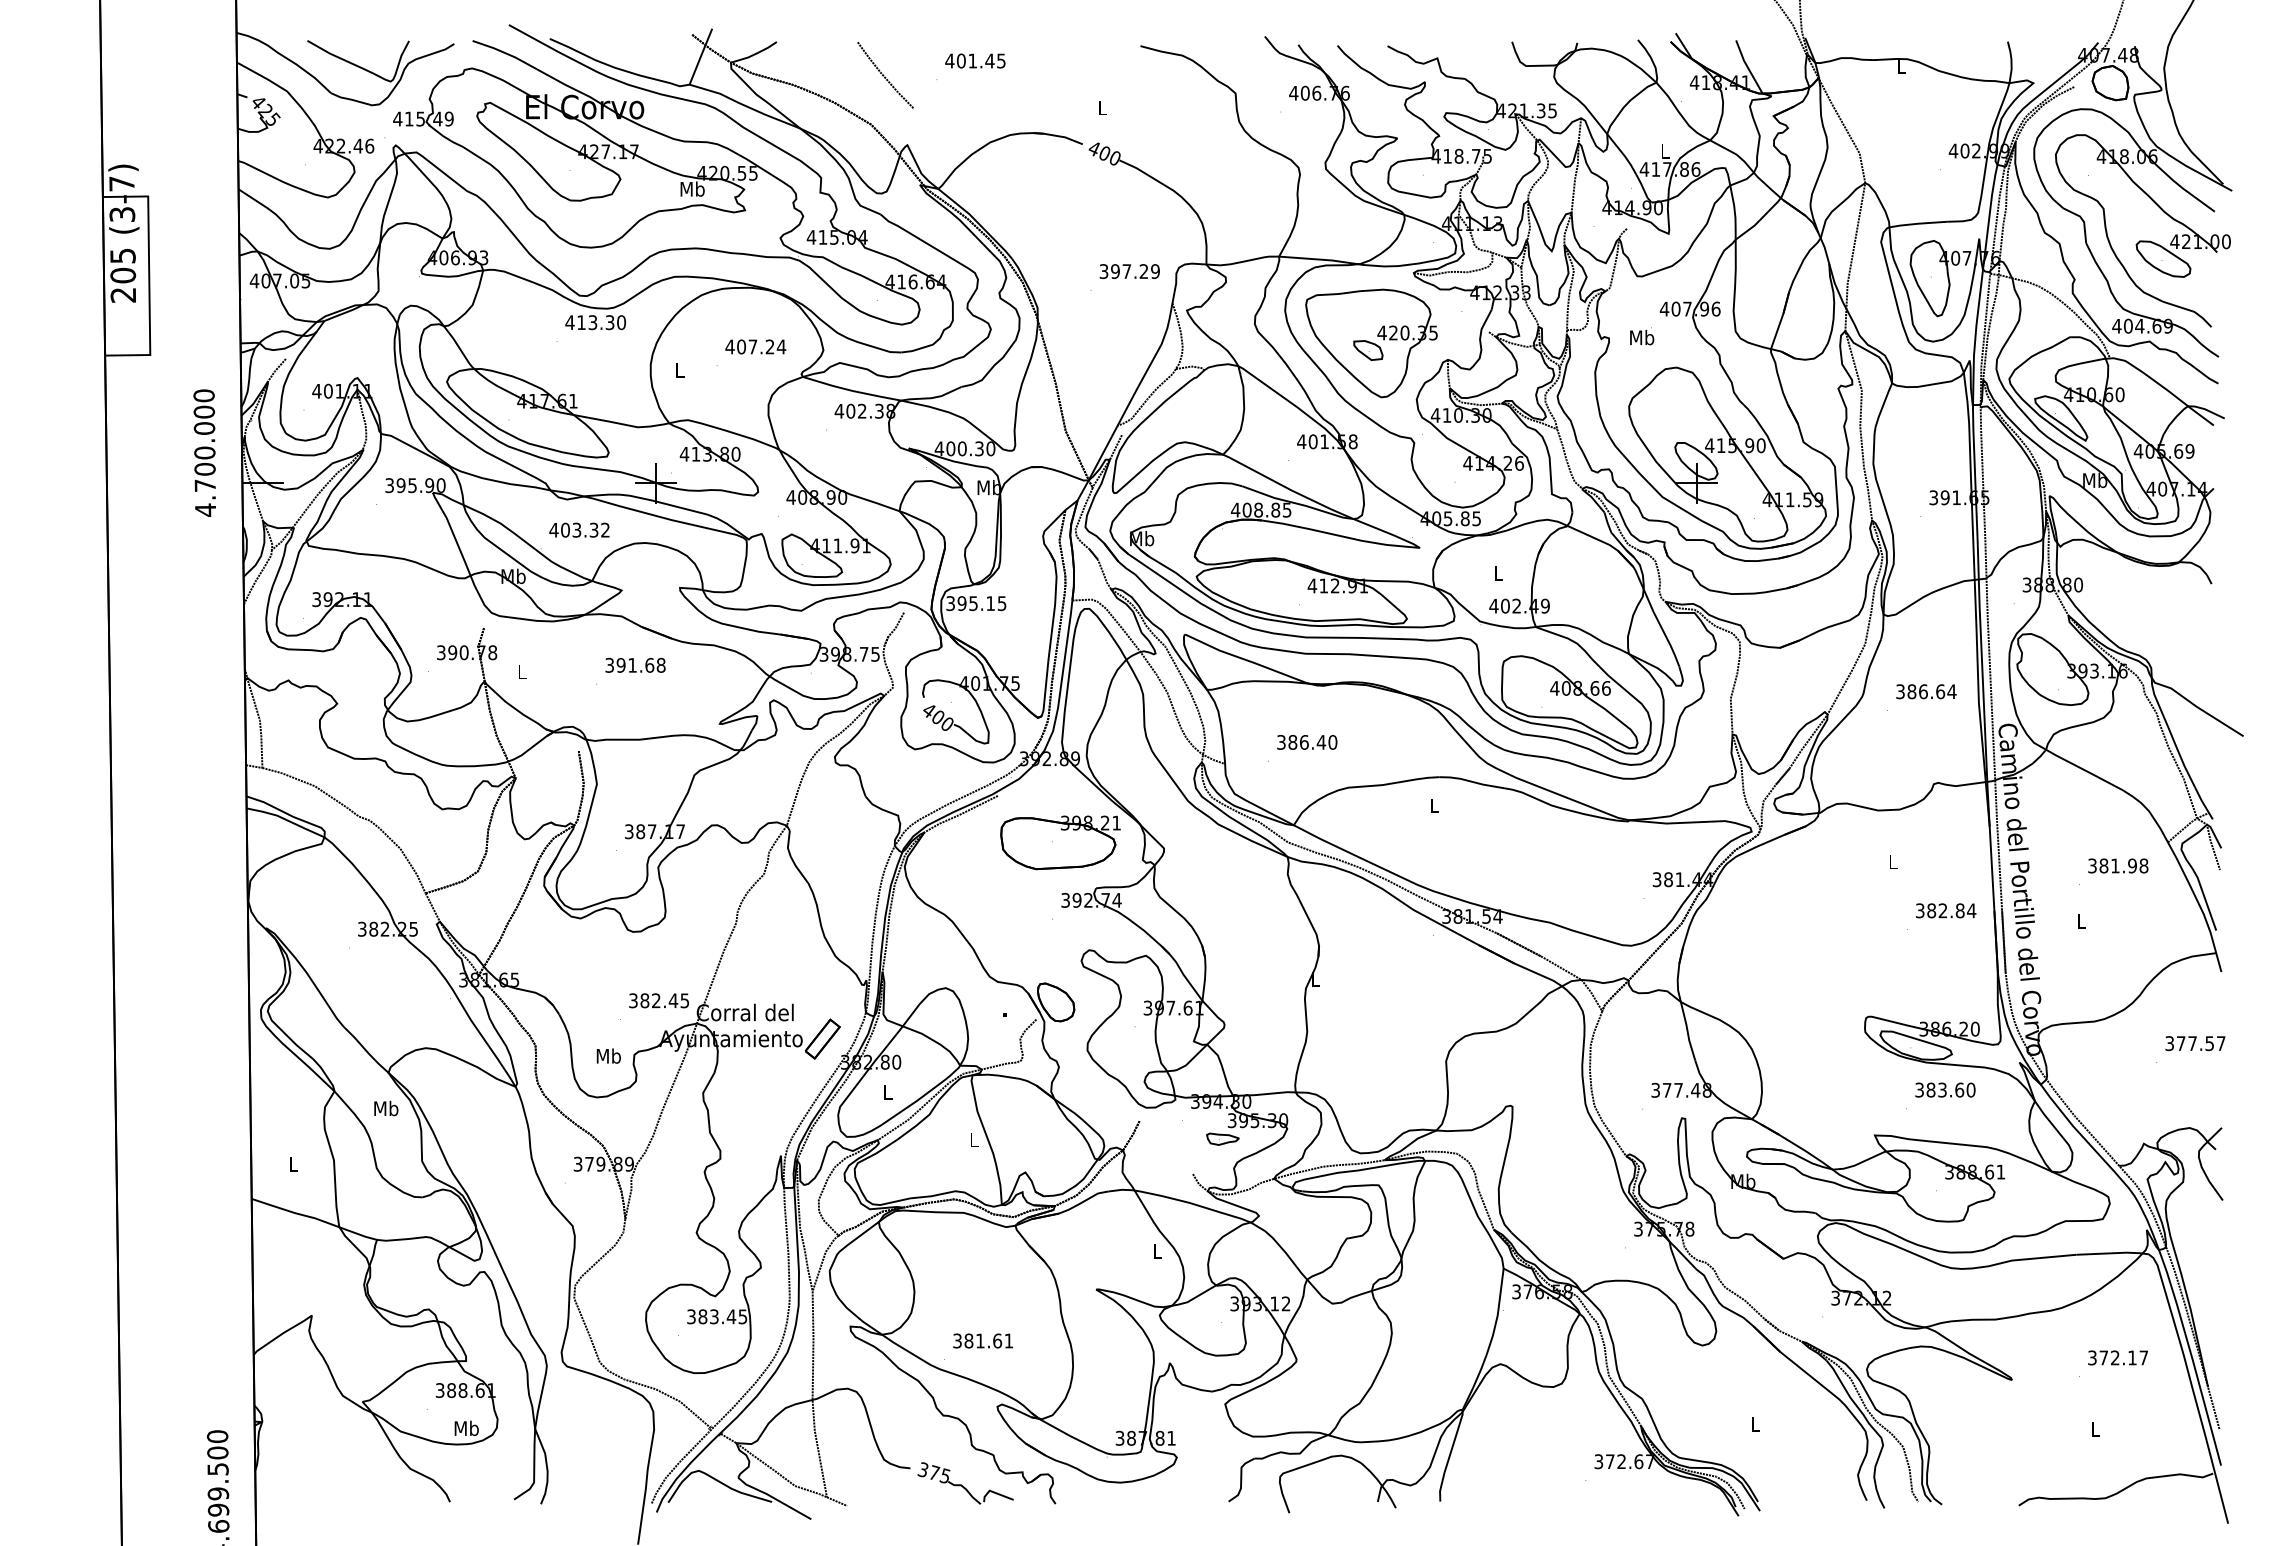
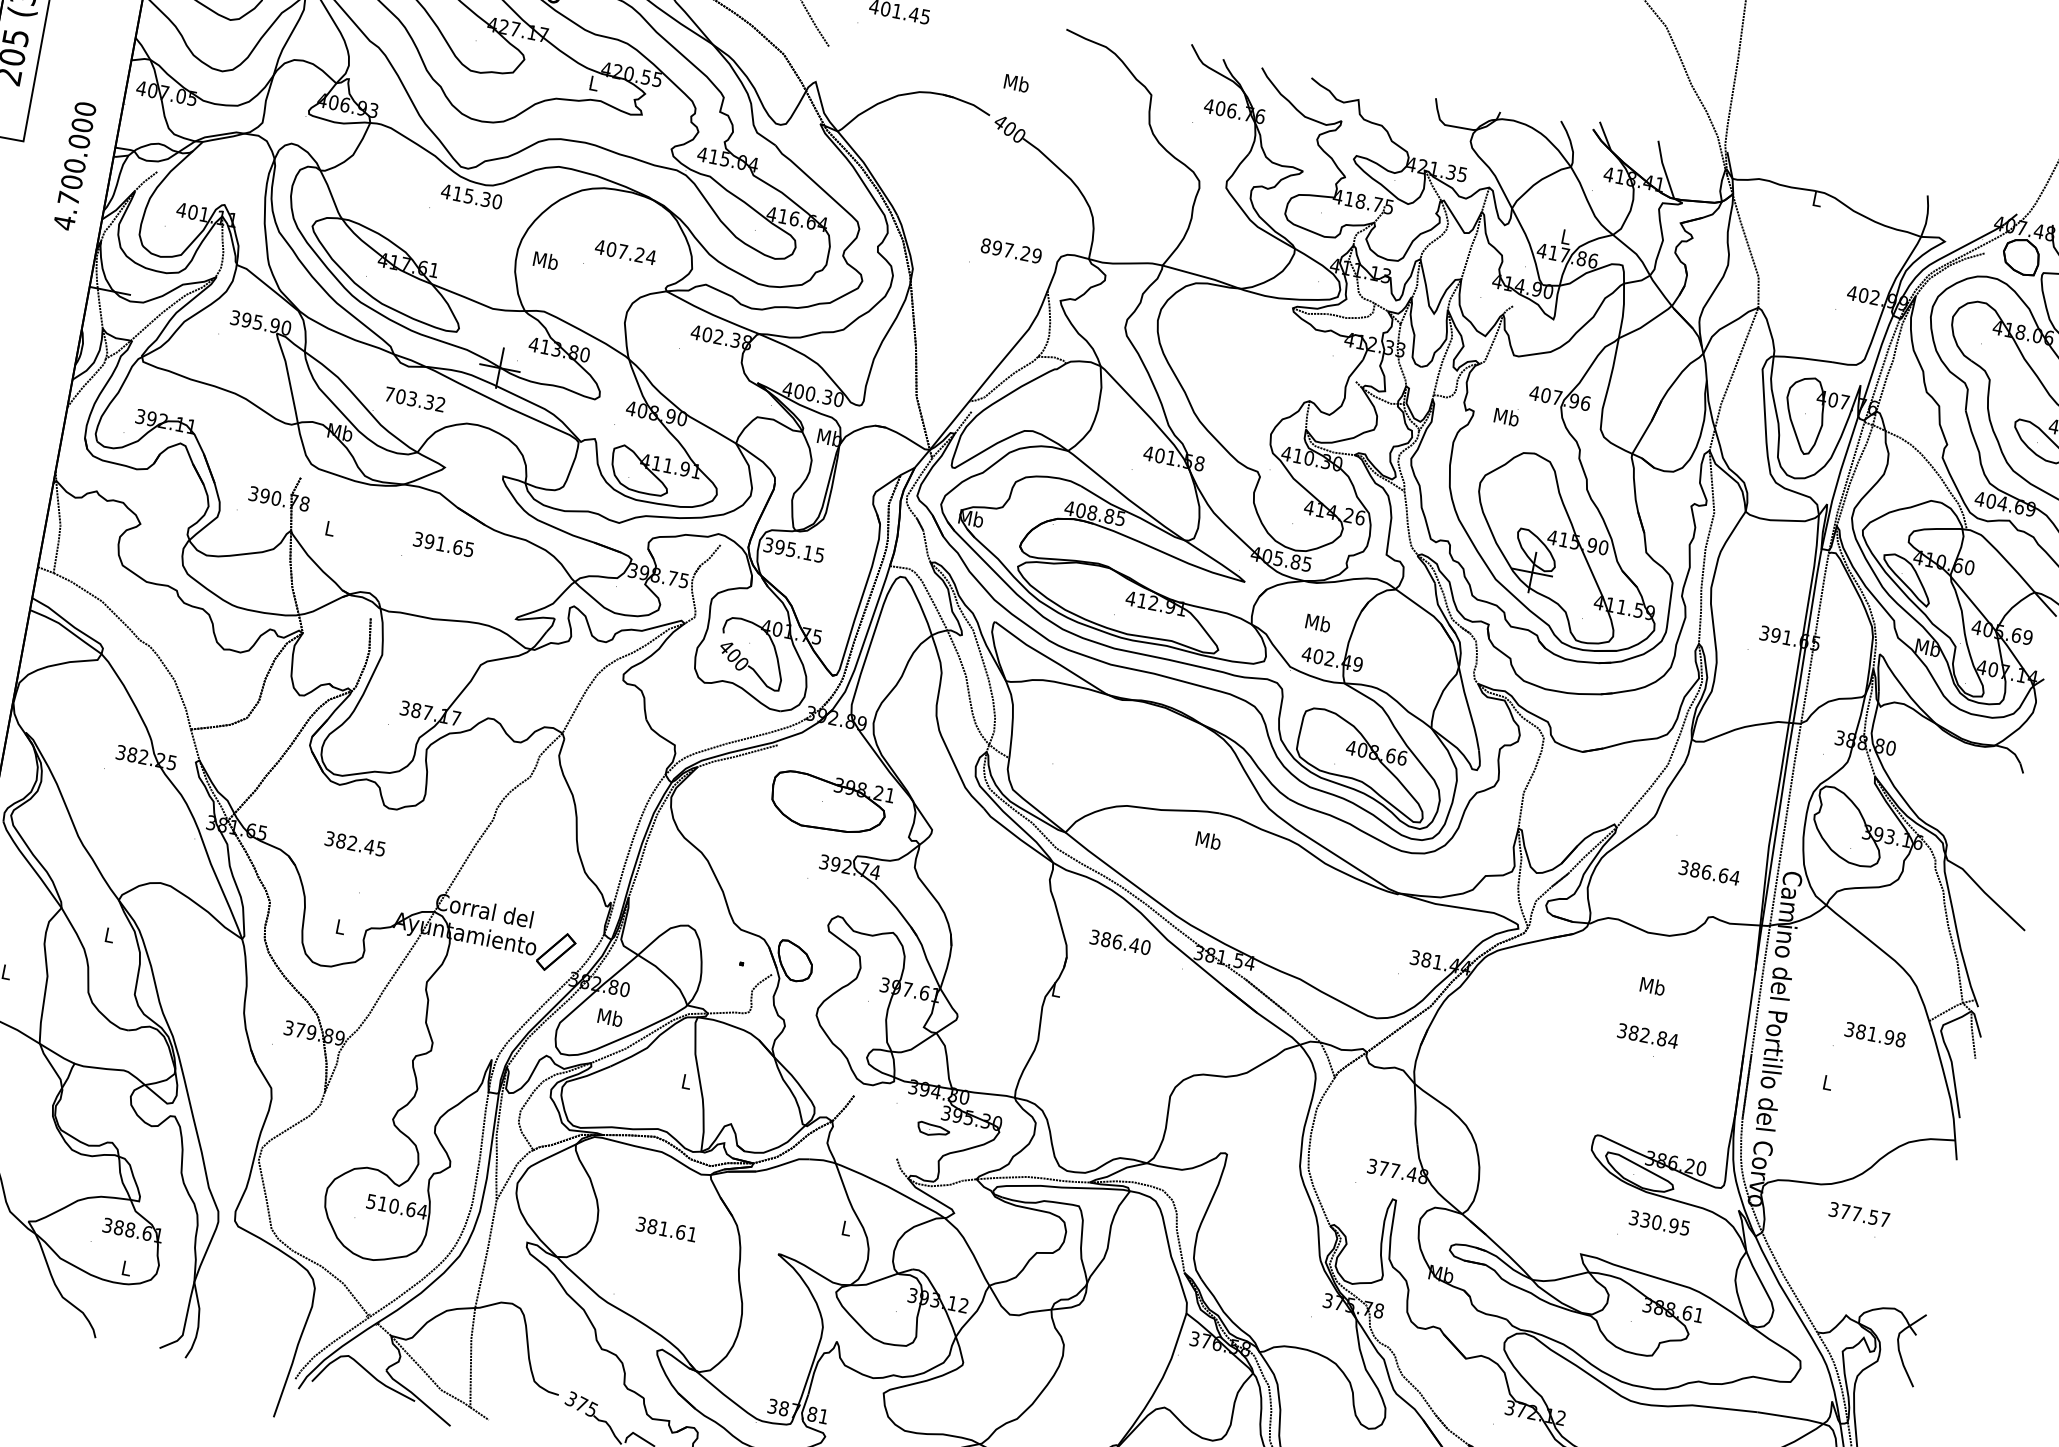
text: (1102, 107) -> (1016, 82), L -> Mb
text: (692, 188) -> (594, 82), Mb -> L
text: (1103, 271) -> (985, 245), 397.29 -> 897.29
text: (593, 322) -> (469, 196), 413.30 -> 415.30
part: (1371, 343) -> (1237, 369), removed
text: (680, 370) -> (546, 260), L -> Mb
text: (204, 452) -> (74, 165), moved
text: (553, 530) -> (388, 394), 403.32 -> 703.32
text: (1498, 573) -> (1317, 622), L -> Mb
text: (660, 664) -> (468, 548), 391.68 -> 391.65
text: (1926, 691) -> (1709, 872), moved
text: (1307, 742) -> (1120, 942), moved
text: (1434, 805) -> (1208, 840), L -> Mb
text: (1893, 861) -> (1653, 986), L -> Mb
text: (1946, 910) -> (1648, 1035), moved
text: (659, 1000) -> (355, 843), moved
text: (2195, 1043) -> (1859, 1214), moved
text: (608, 1055) -> (340, 926), Mb -> L
text: (1950, 1089) -> (1664, 1223), 383.60 -> 330.95
text: (888, 1091) -> (611, 1016), L -> Mb
text: (386, 1108) -> (109, 935), Mb -> L
text: (717, 1316) -> (397, 1206), 383.45 -> 510.64
text: (982, 1340) -> (666, 1228), moved
text: (466, 1428) -> (126, 1268), Mb -> L

